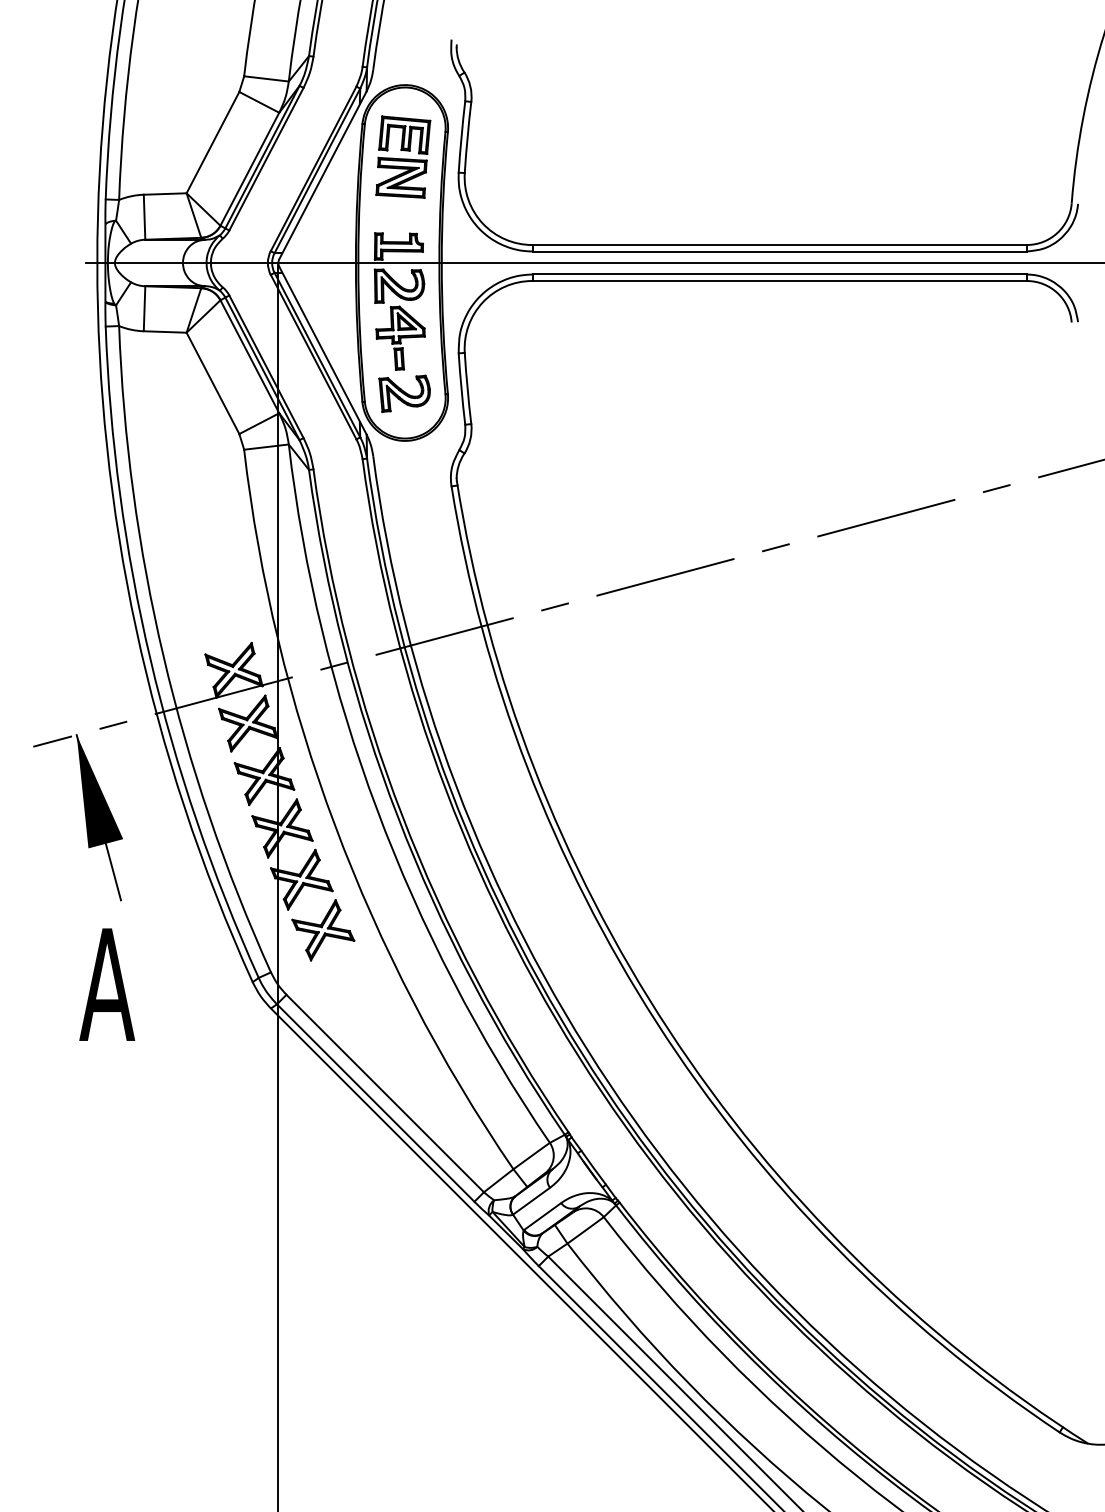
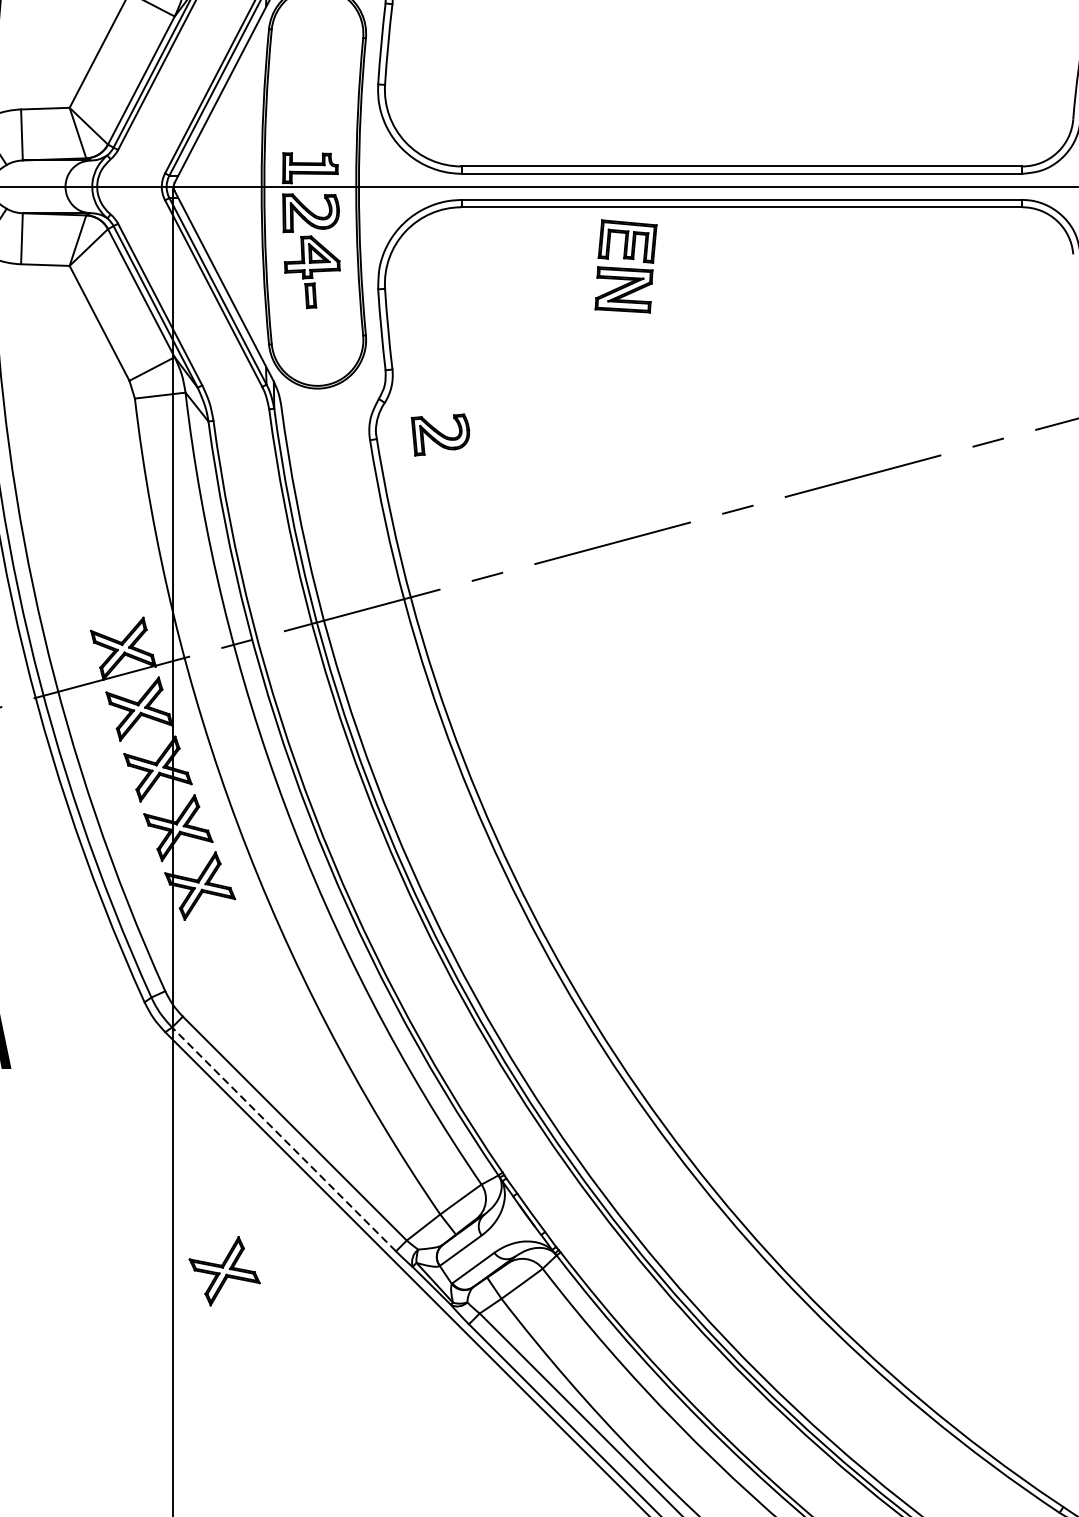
part: (403, 156) -> (626, 265), moved
part: (404, 393) -> (440, 434), moved
part: (323, 930) -> (224, 1271), moved
line: (375, 1103) -> (283, 1139), solid -> dashed

